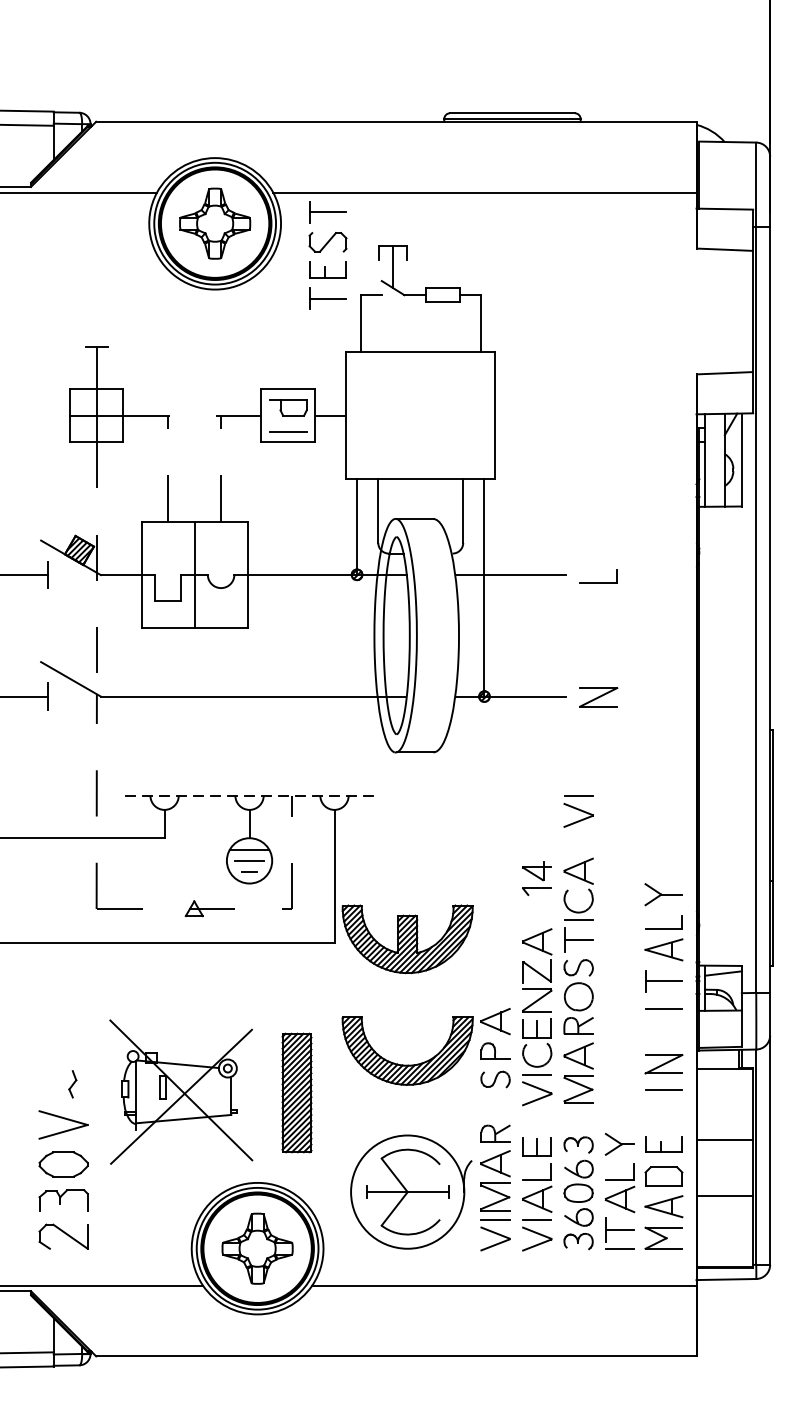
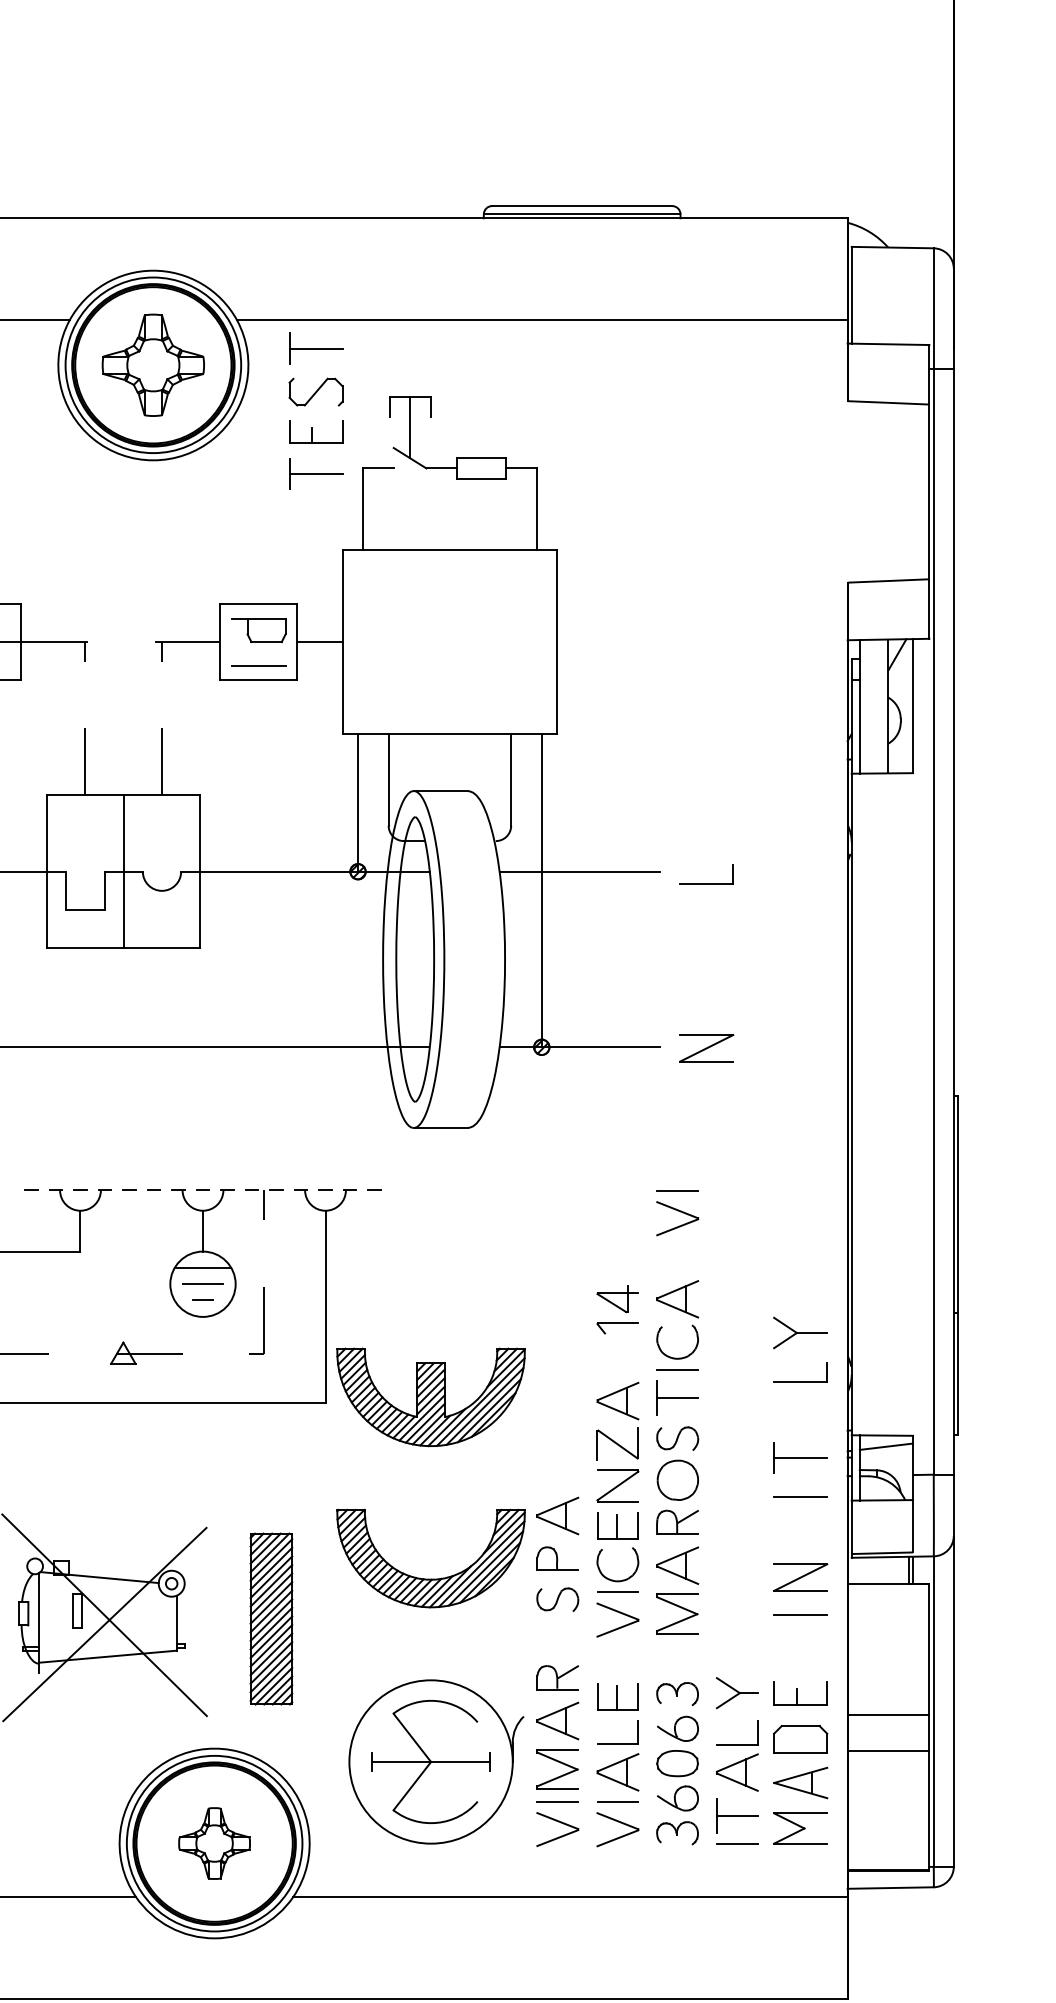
part: (663, 949) -> (799, 1412), removed
line: (724, 1139) -> (887, 1750), moved
line: (724, 1196) -> (887, 1714), moved
part: (257, 1248) -> (214, 1843), size x0.7

